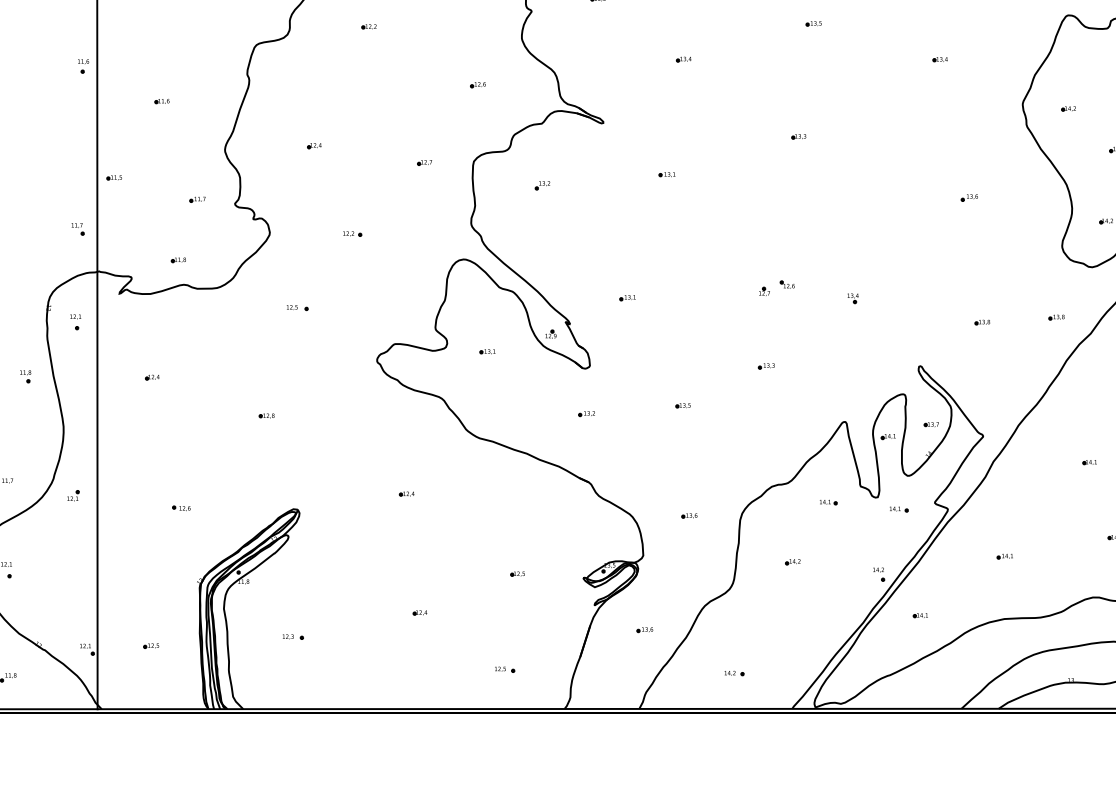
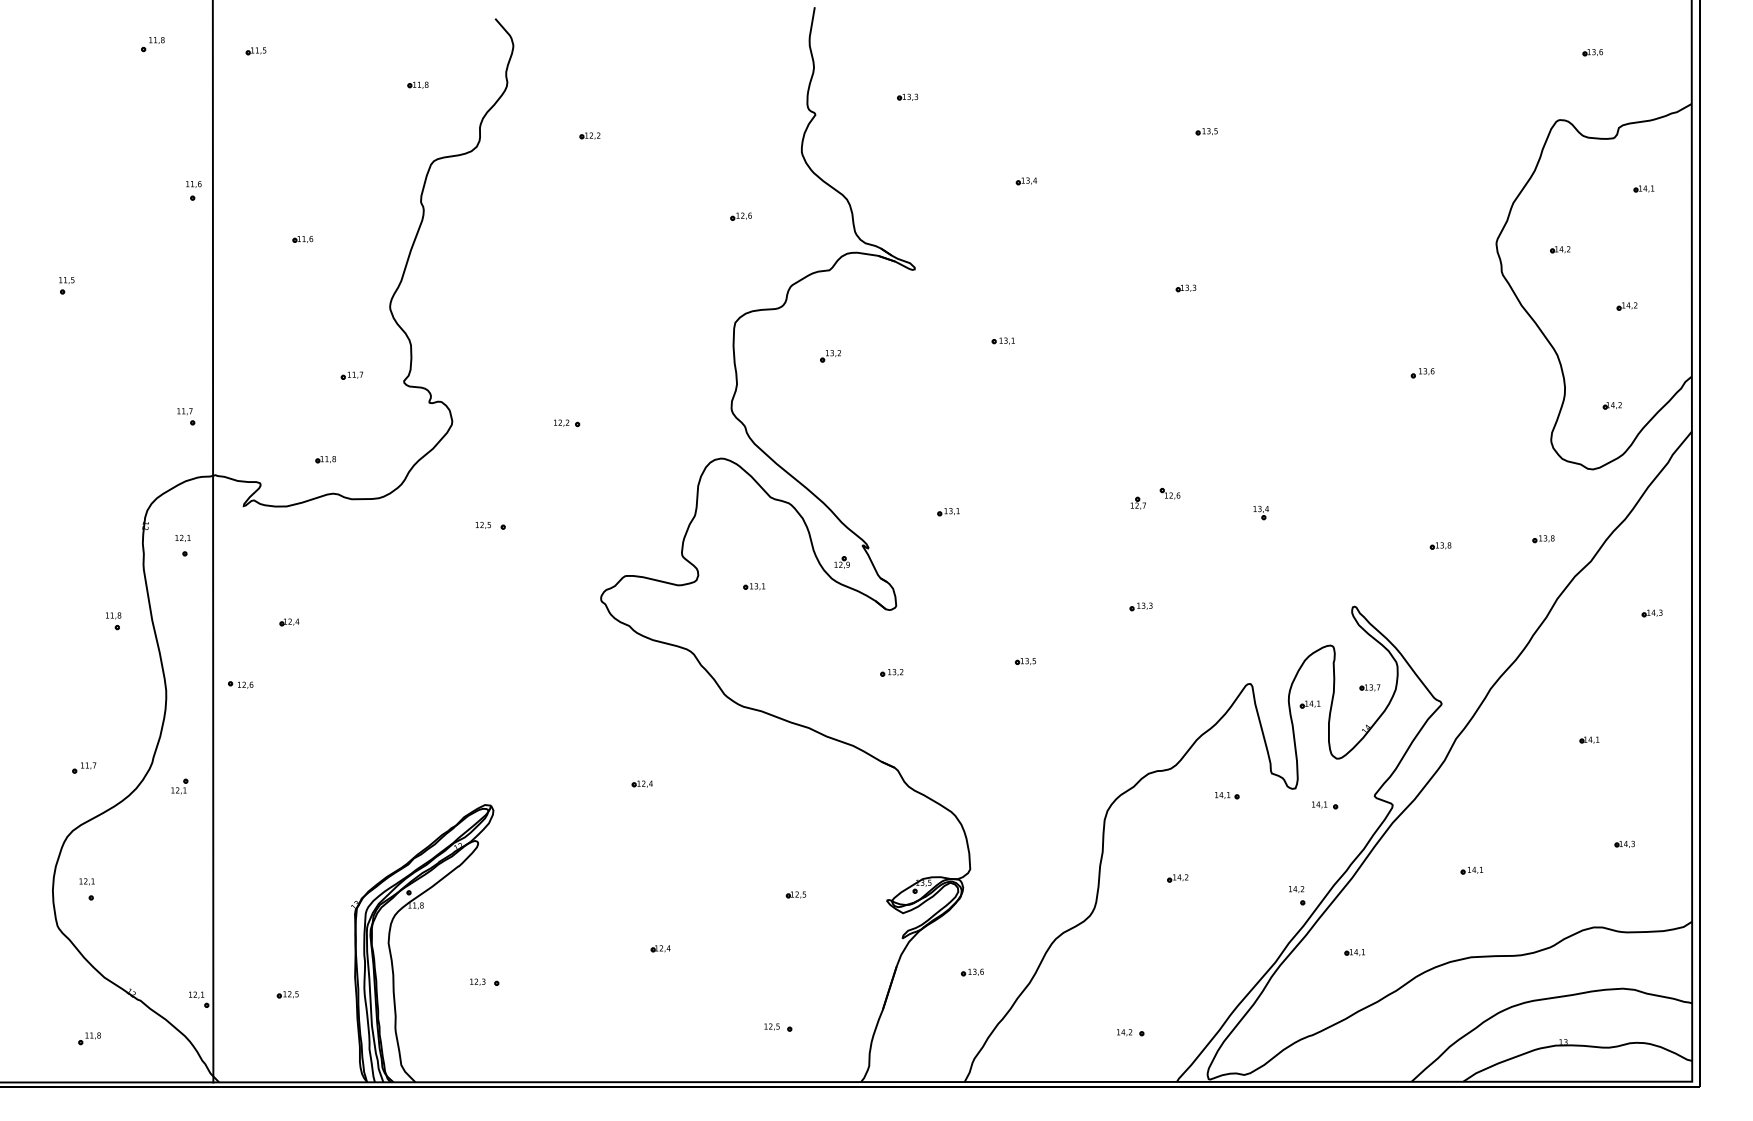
part: (939, 58) -> (1381, 180), removed
part: (314, 146) -> (514, 301), removed
part: (424, 162) -> (666, 324), removed
part: (114, 177) -> (236, 345), removed
part: (266, 415) -> (447, 675), removed
part: (181, 508) -> (240, 684), moved
part: (689, 515) -> (1034, 813), removed
part: (734, 673) -> (1130, 1032), moved

